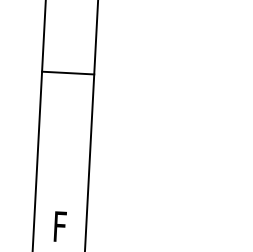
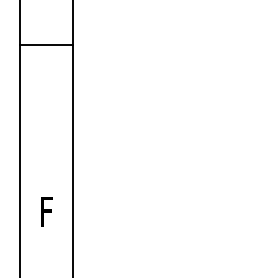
line: (68, 73) -> (46, 45), moved

